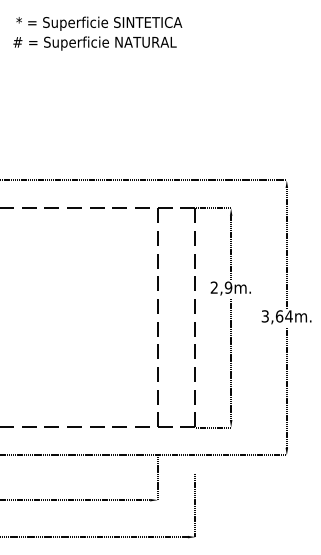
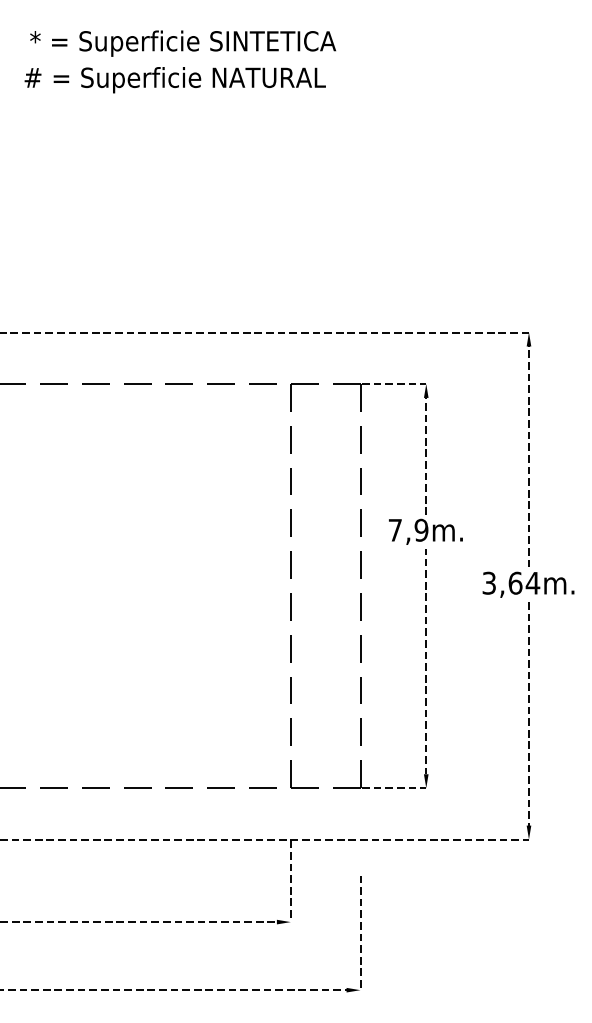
text: (213, 287) -> (393, 529), 2,9m. -> 7,9m.

